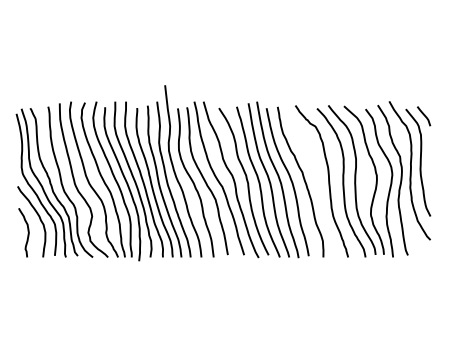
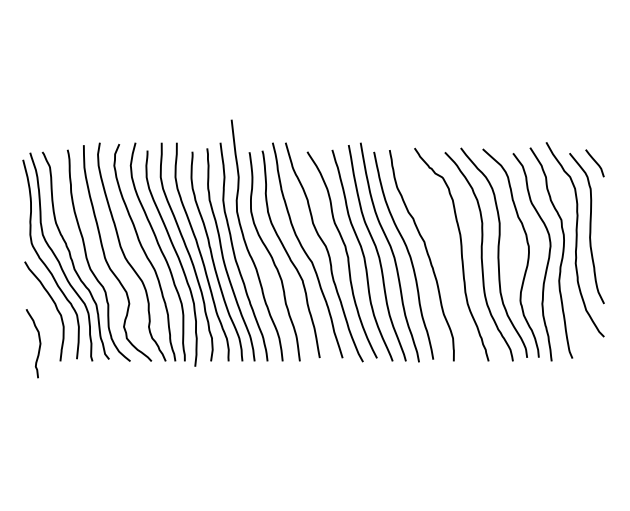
curve: (27, 231) -> (38, 341), moved

